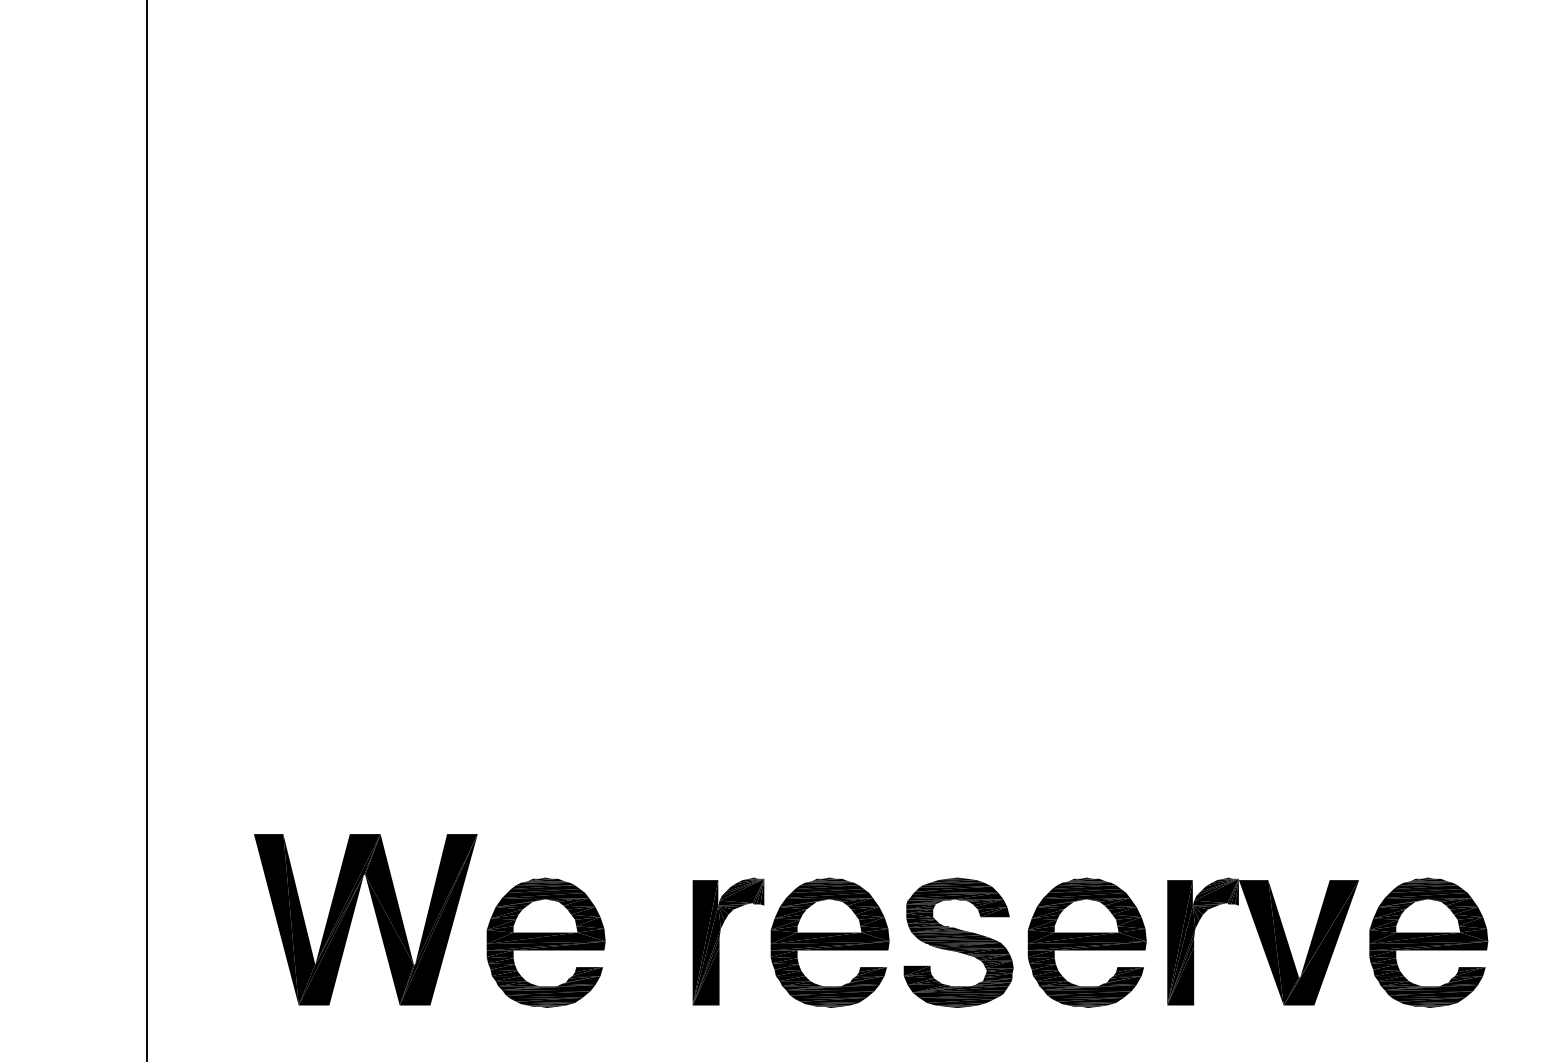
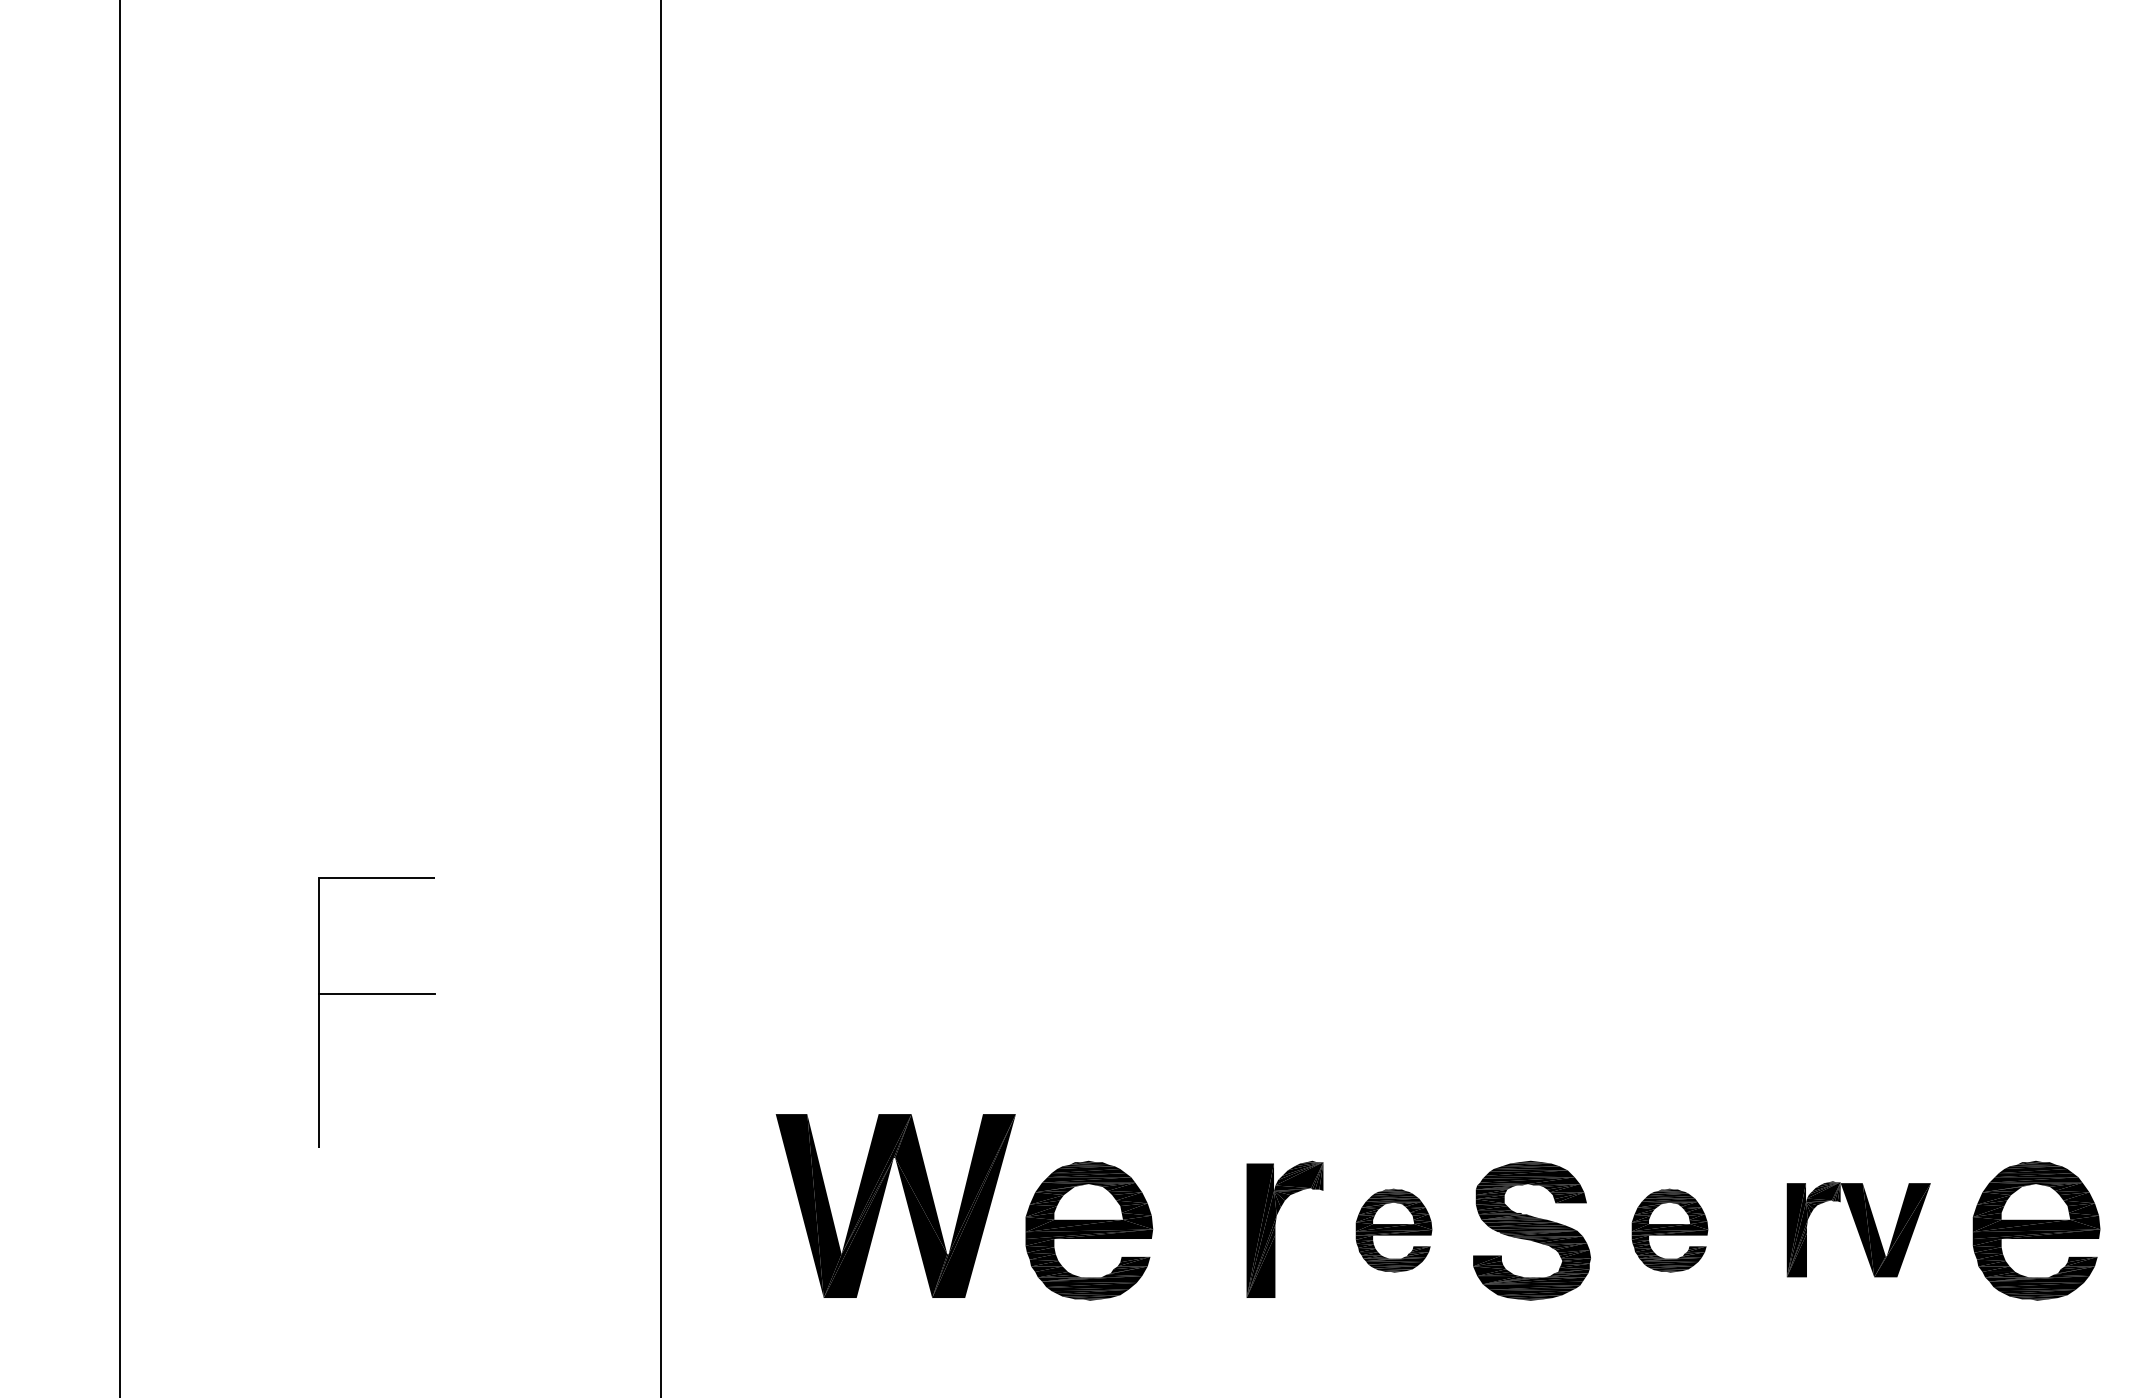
part: (1262, 940) -> (1858, 1228), size x0.7
part: (829, 942) -> (1393, 1230), size x0.6
part: (1086, 942) -> (1669, 1230), size x0.6

